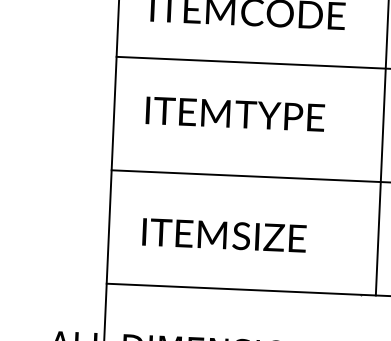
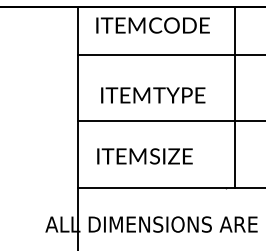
text: (235, 114) -> (153, 95), moved

